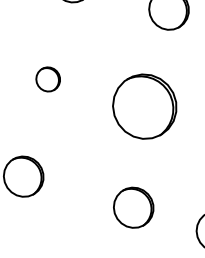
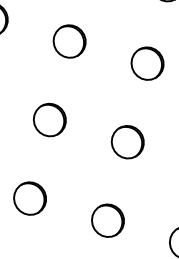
part: (47, 78) -> (49, 119), size x1.67
part: (144, 107) -> (127, 142), size x0.62
part: (133, 207) -> (107, 220), moved

